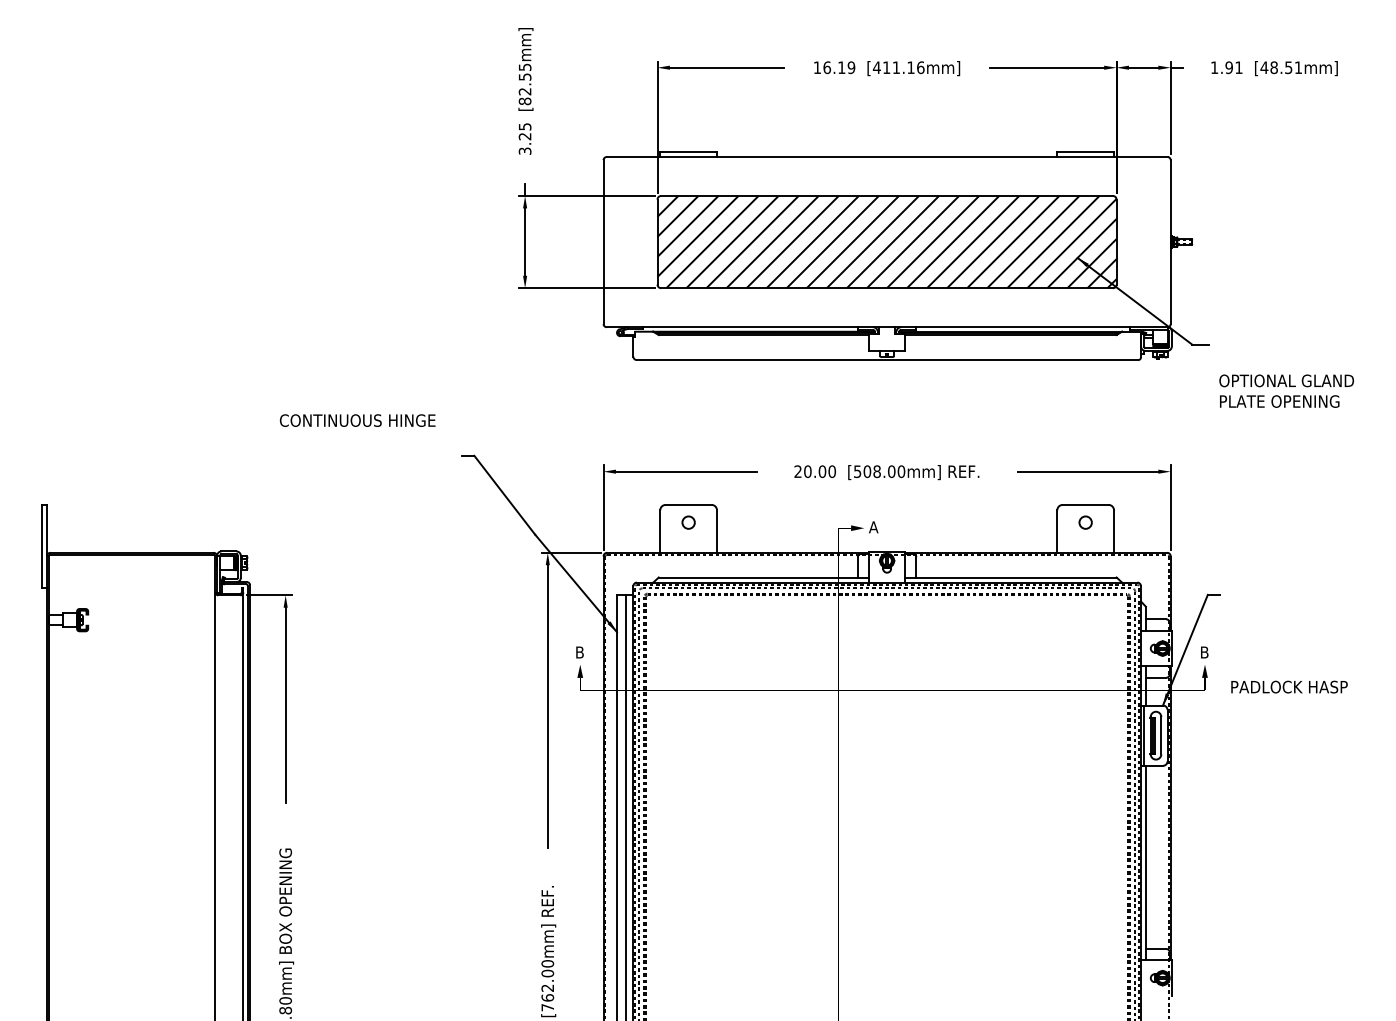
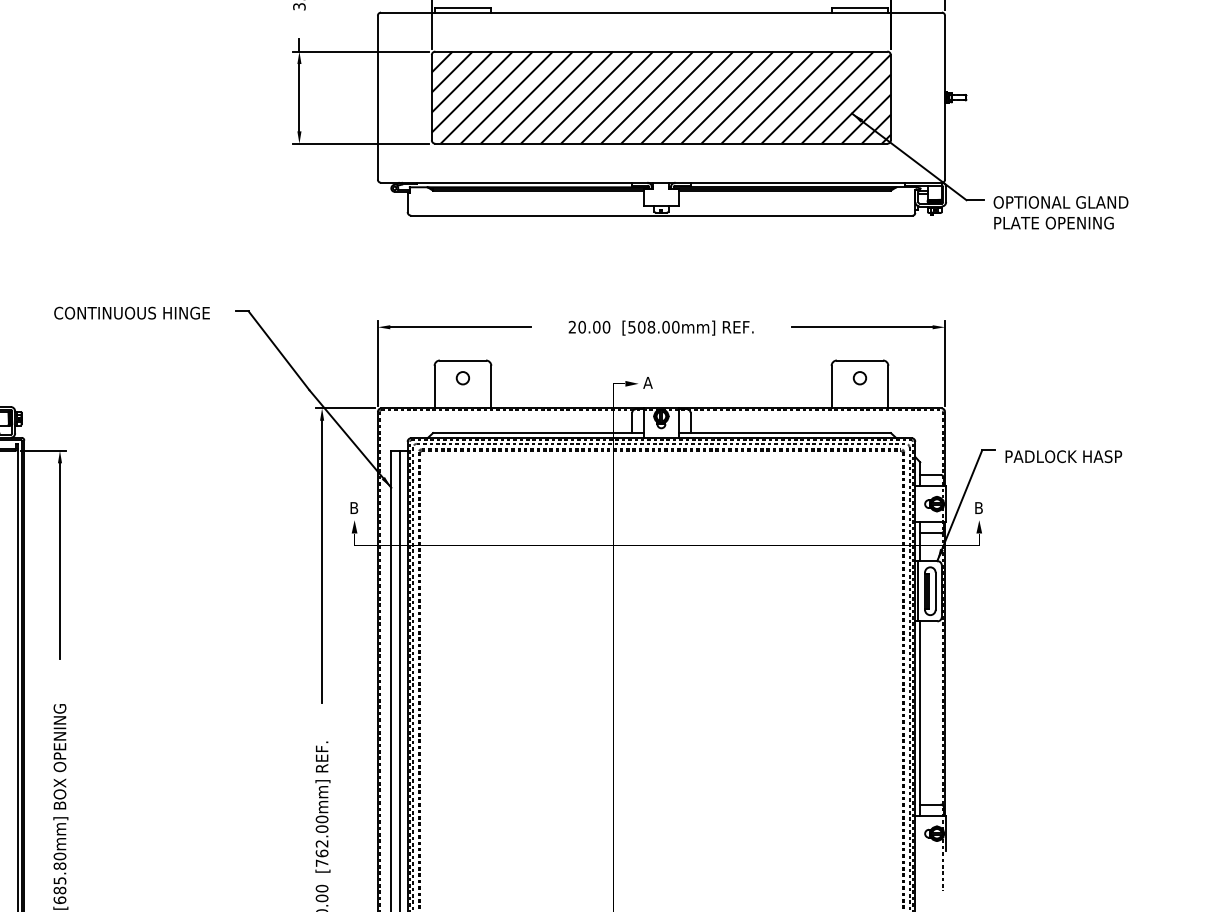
text: (1286, 390) -> (1060, 212), moved
text: (357, 420) -> (131, 313), moved
text: (1289, 686) -> (1063, 456), moved

